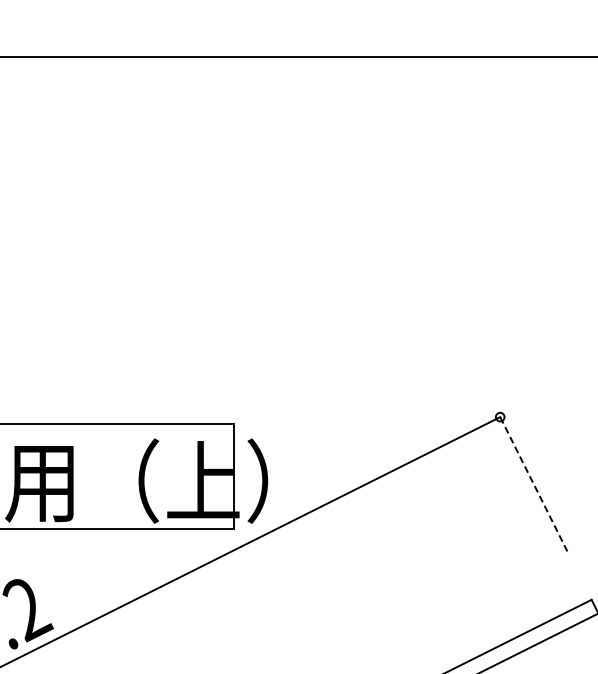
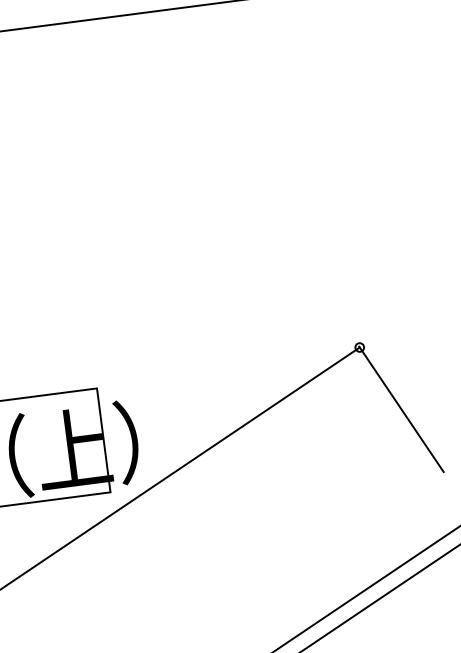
line: (533, 483) -> (401, 409), dashed -> solid

